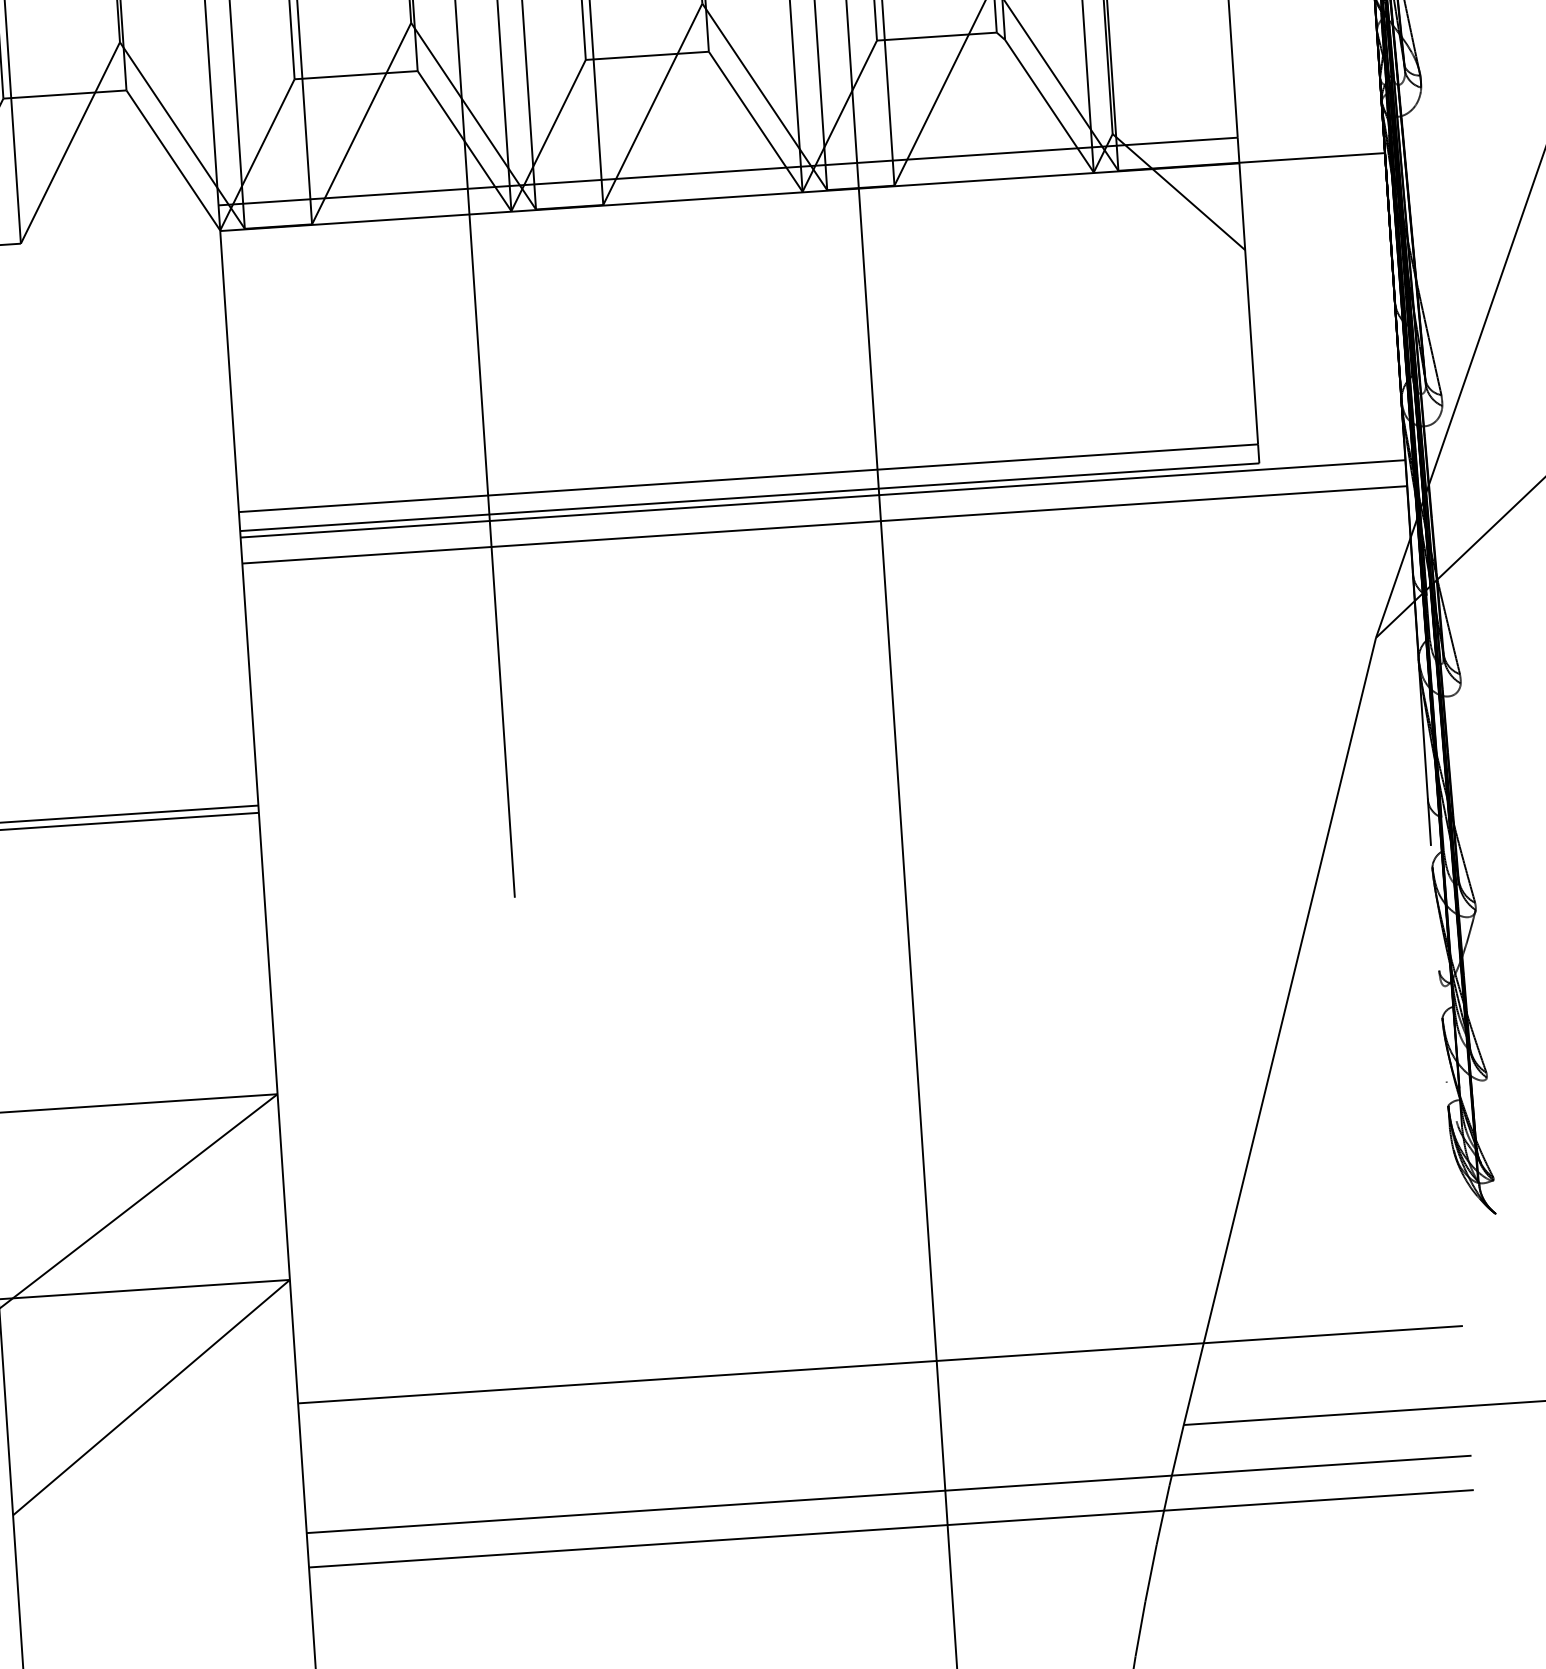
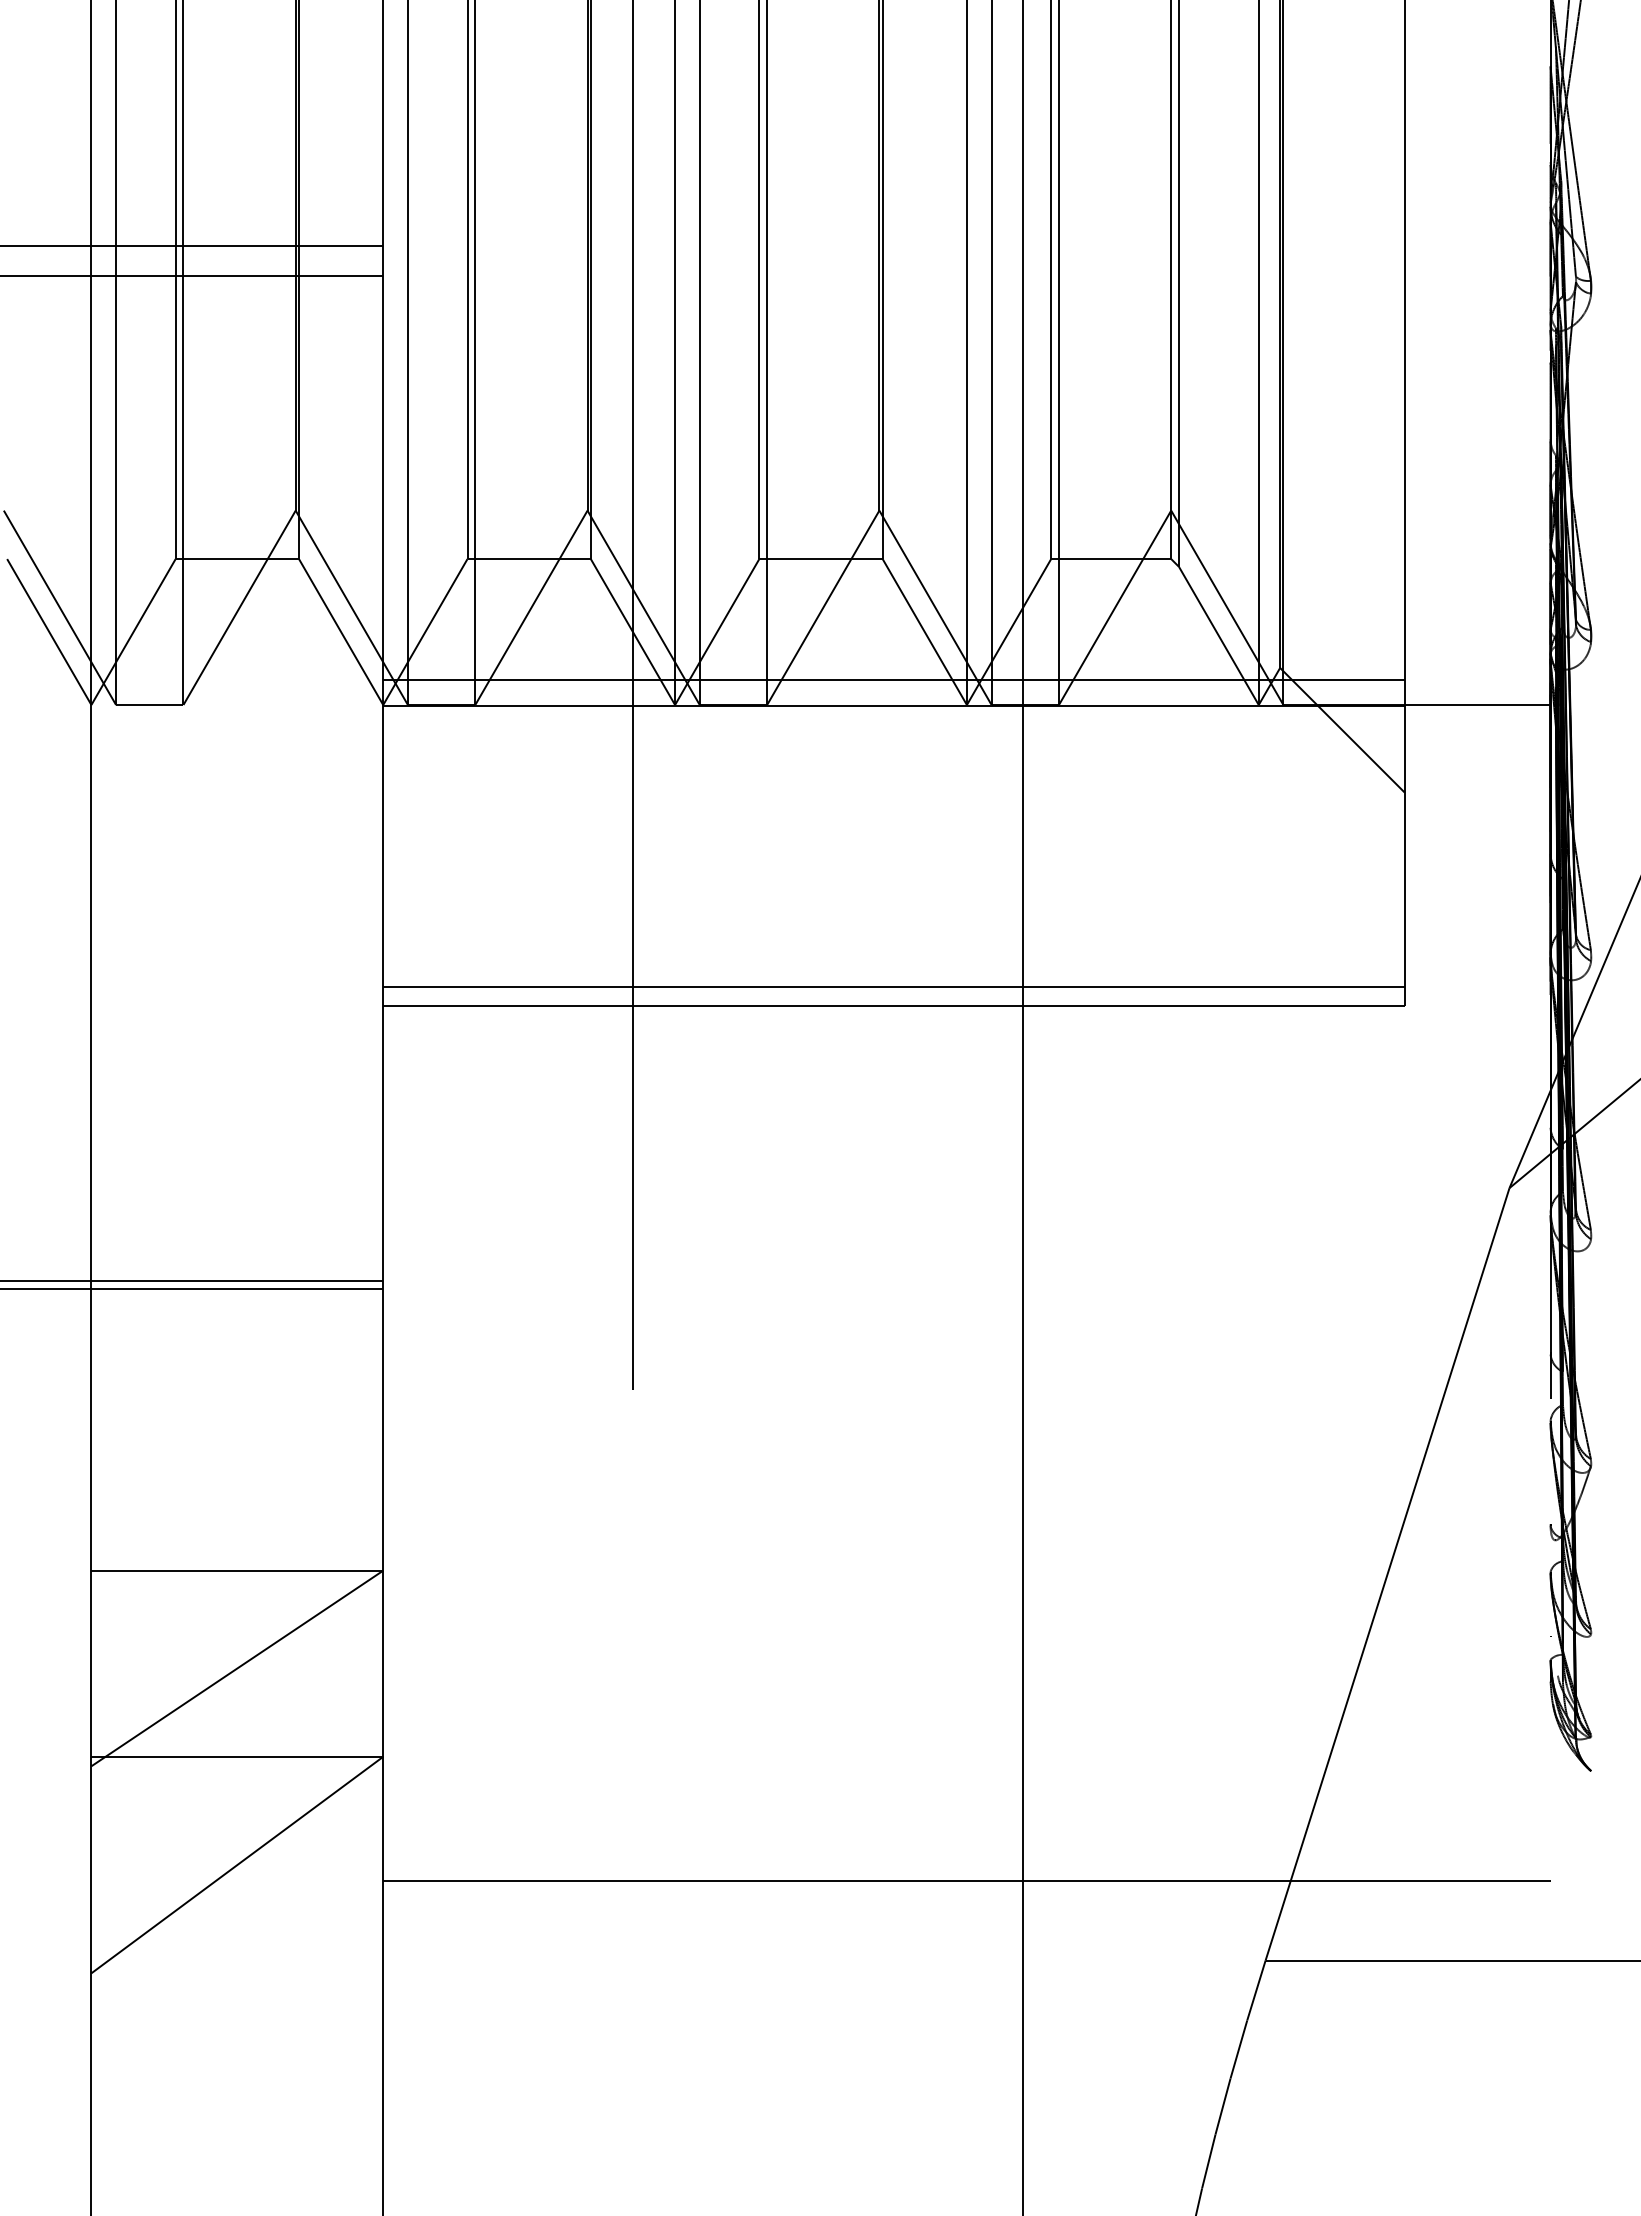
line: (822, 498) -> (966, 1012), removed
line: (824, 524) -> (966, 1038), removed
line: (888, 1494) -> (966, 2010), removed
line: (890, 1528) -> (966, 2044), removed

